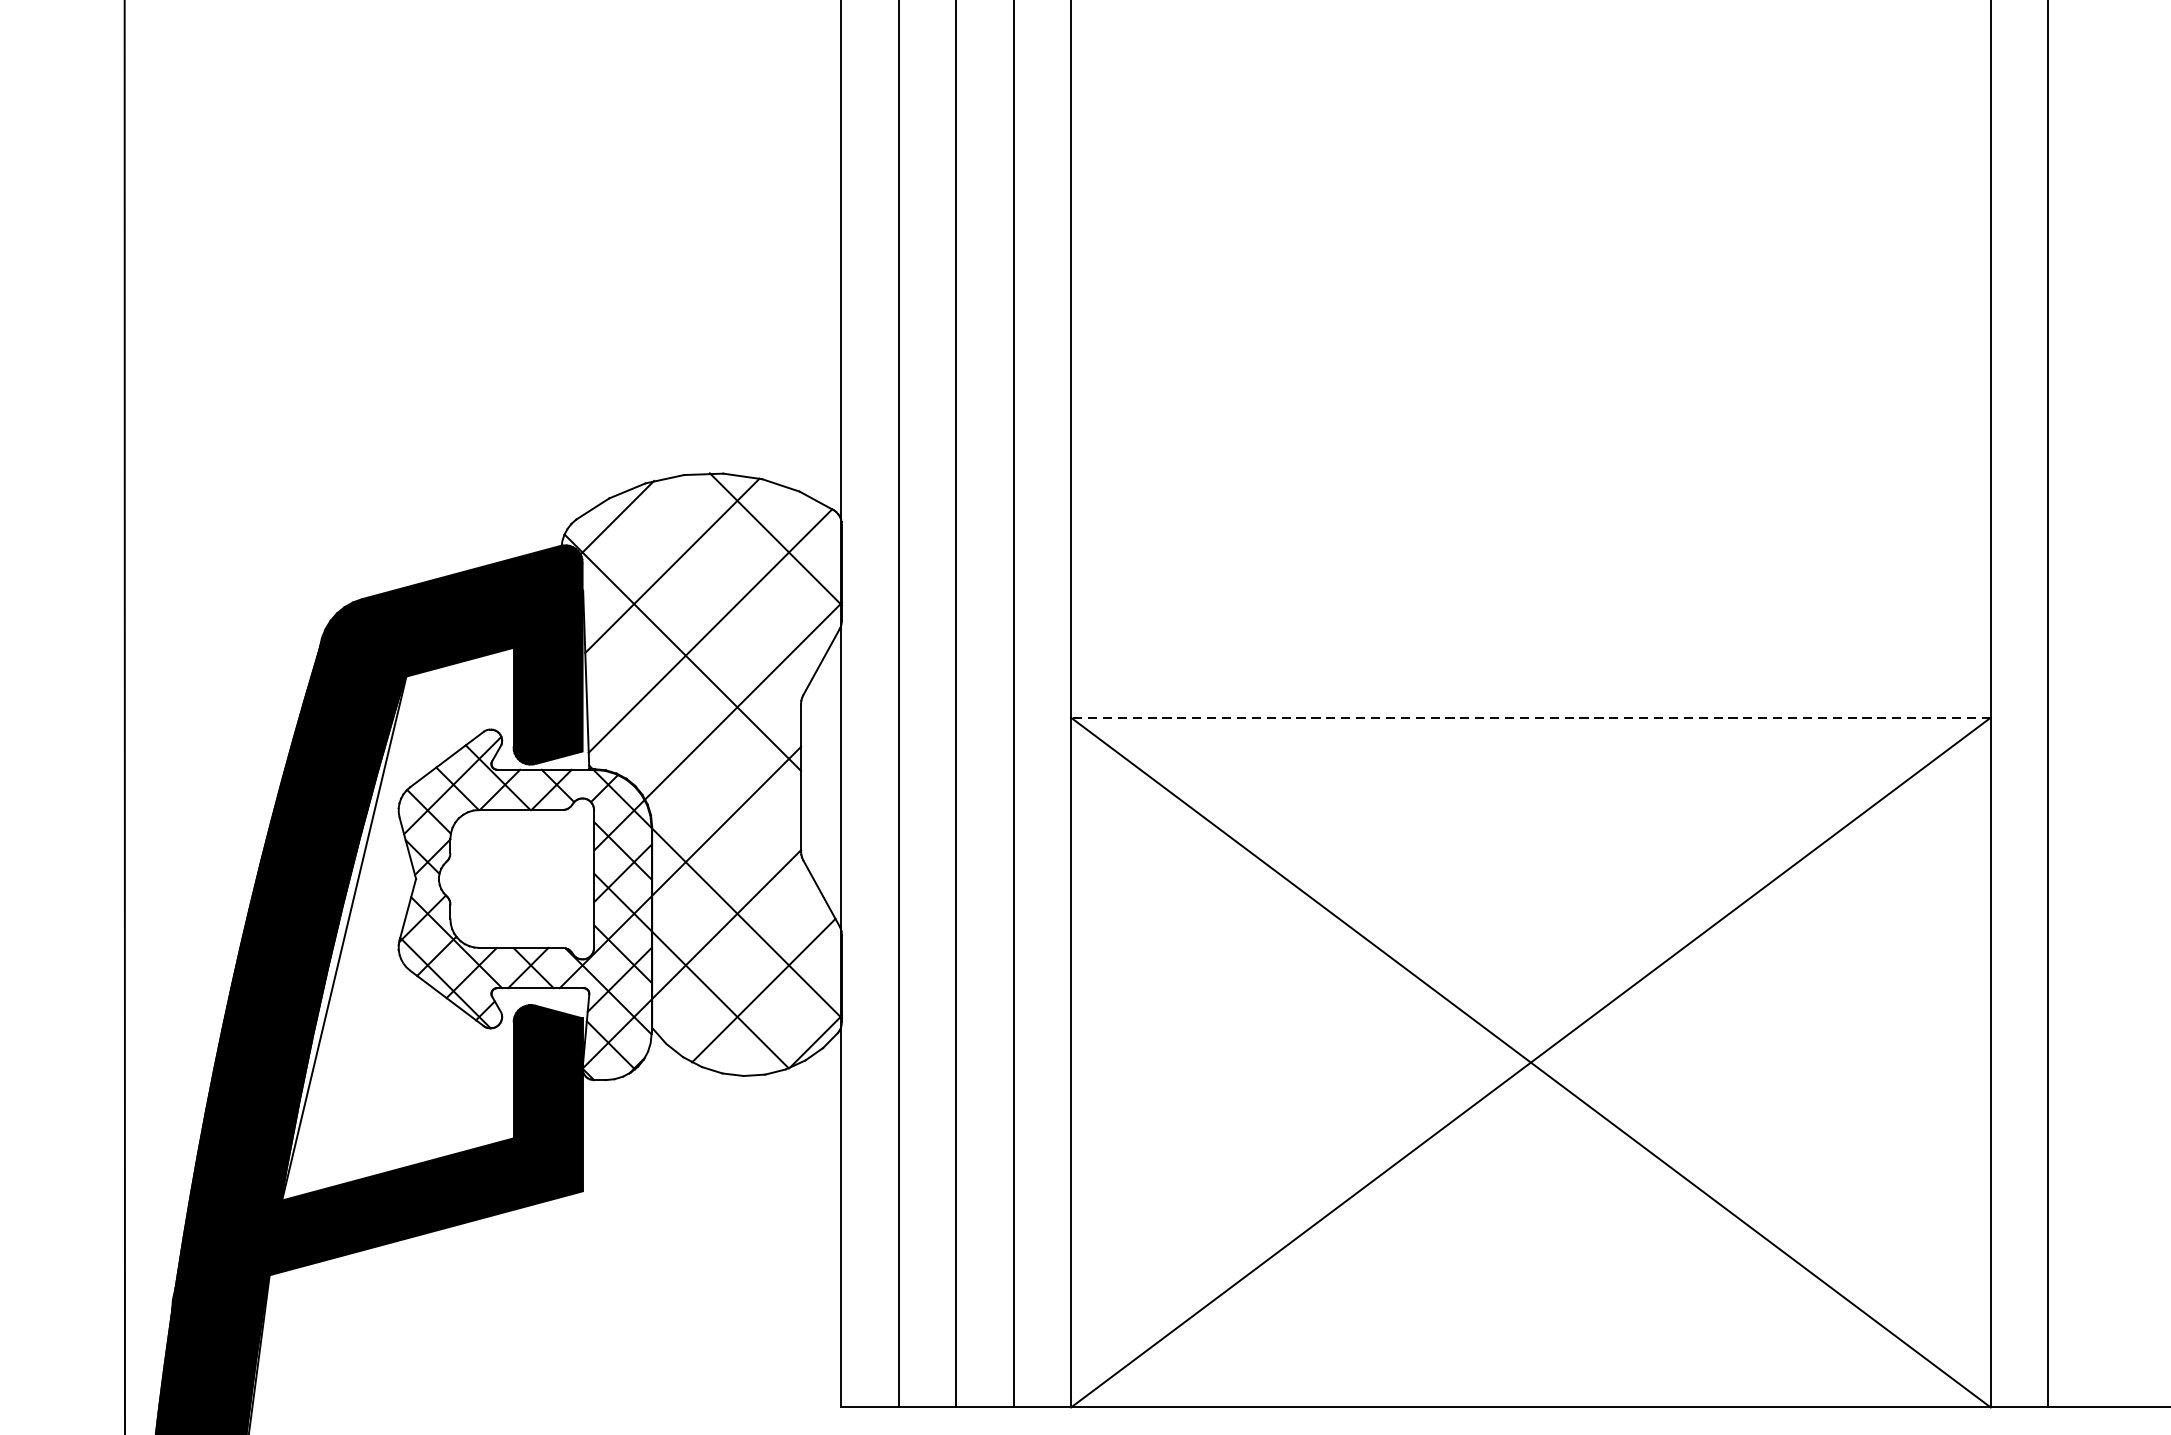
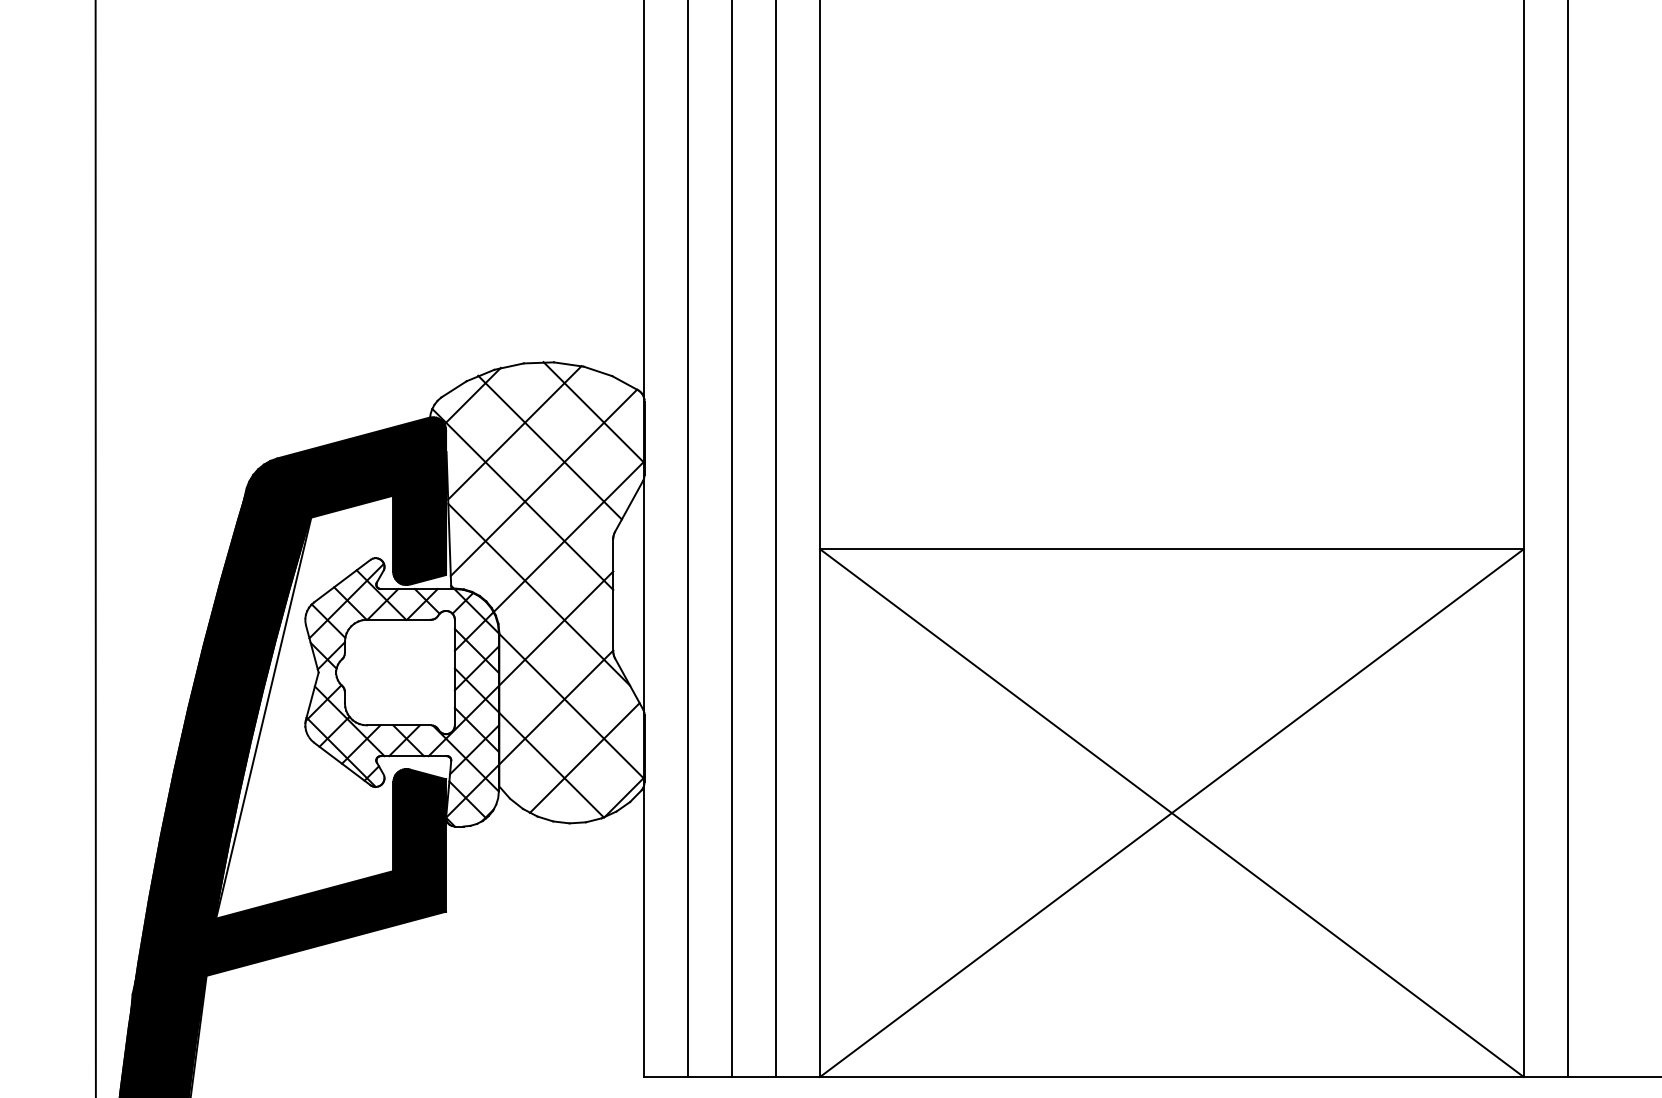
line: (717, 584) -> (549, 447), added
line: (1530, 718) -> (1171, 549), dashed -> solid
line: (704, 776) -> (539, 594), added

